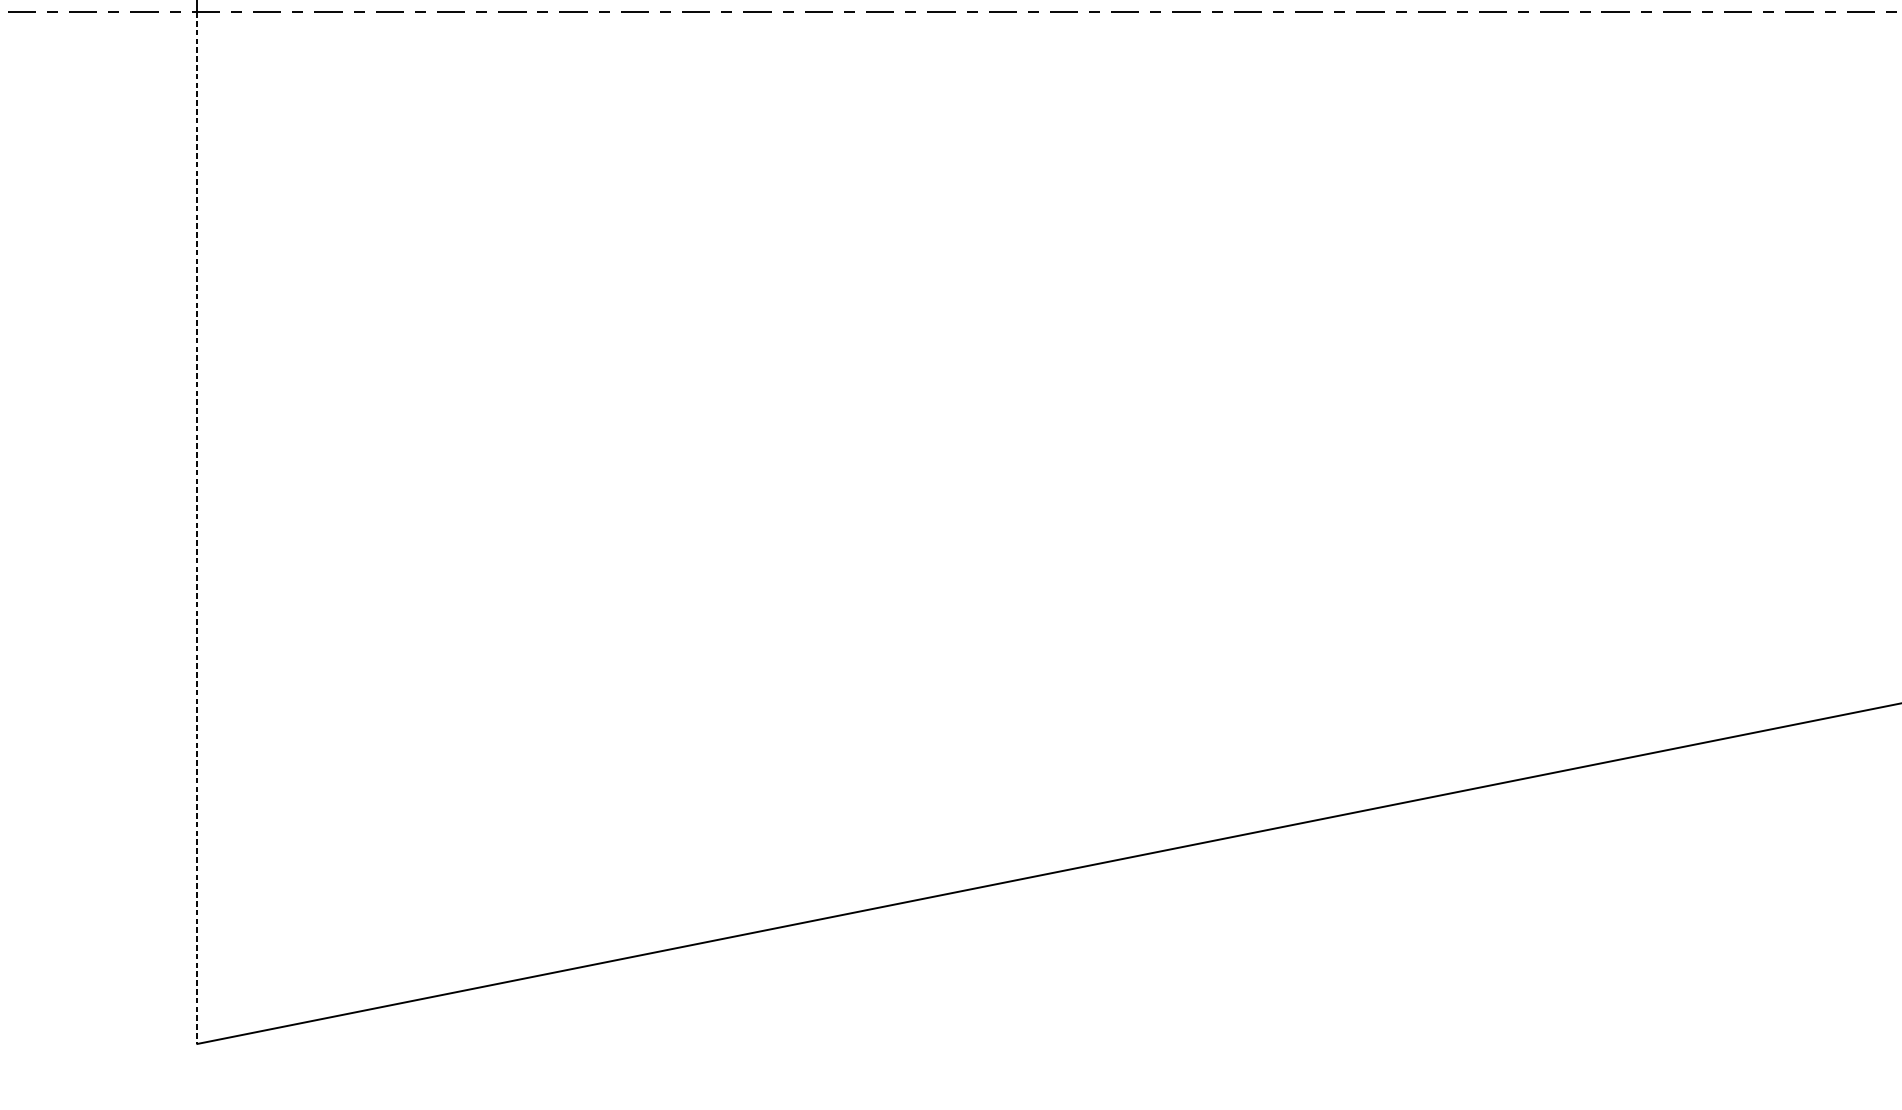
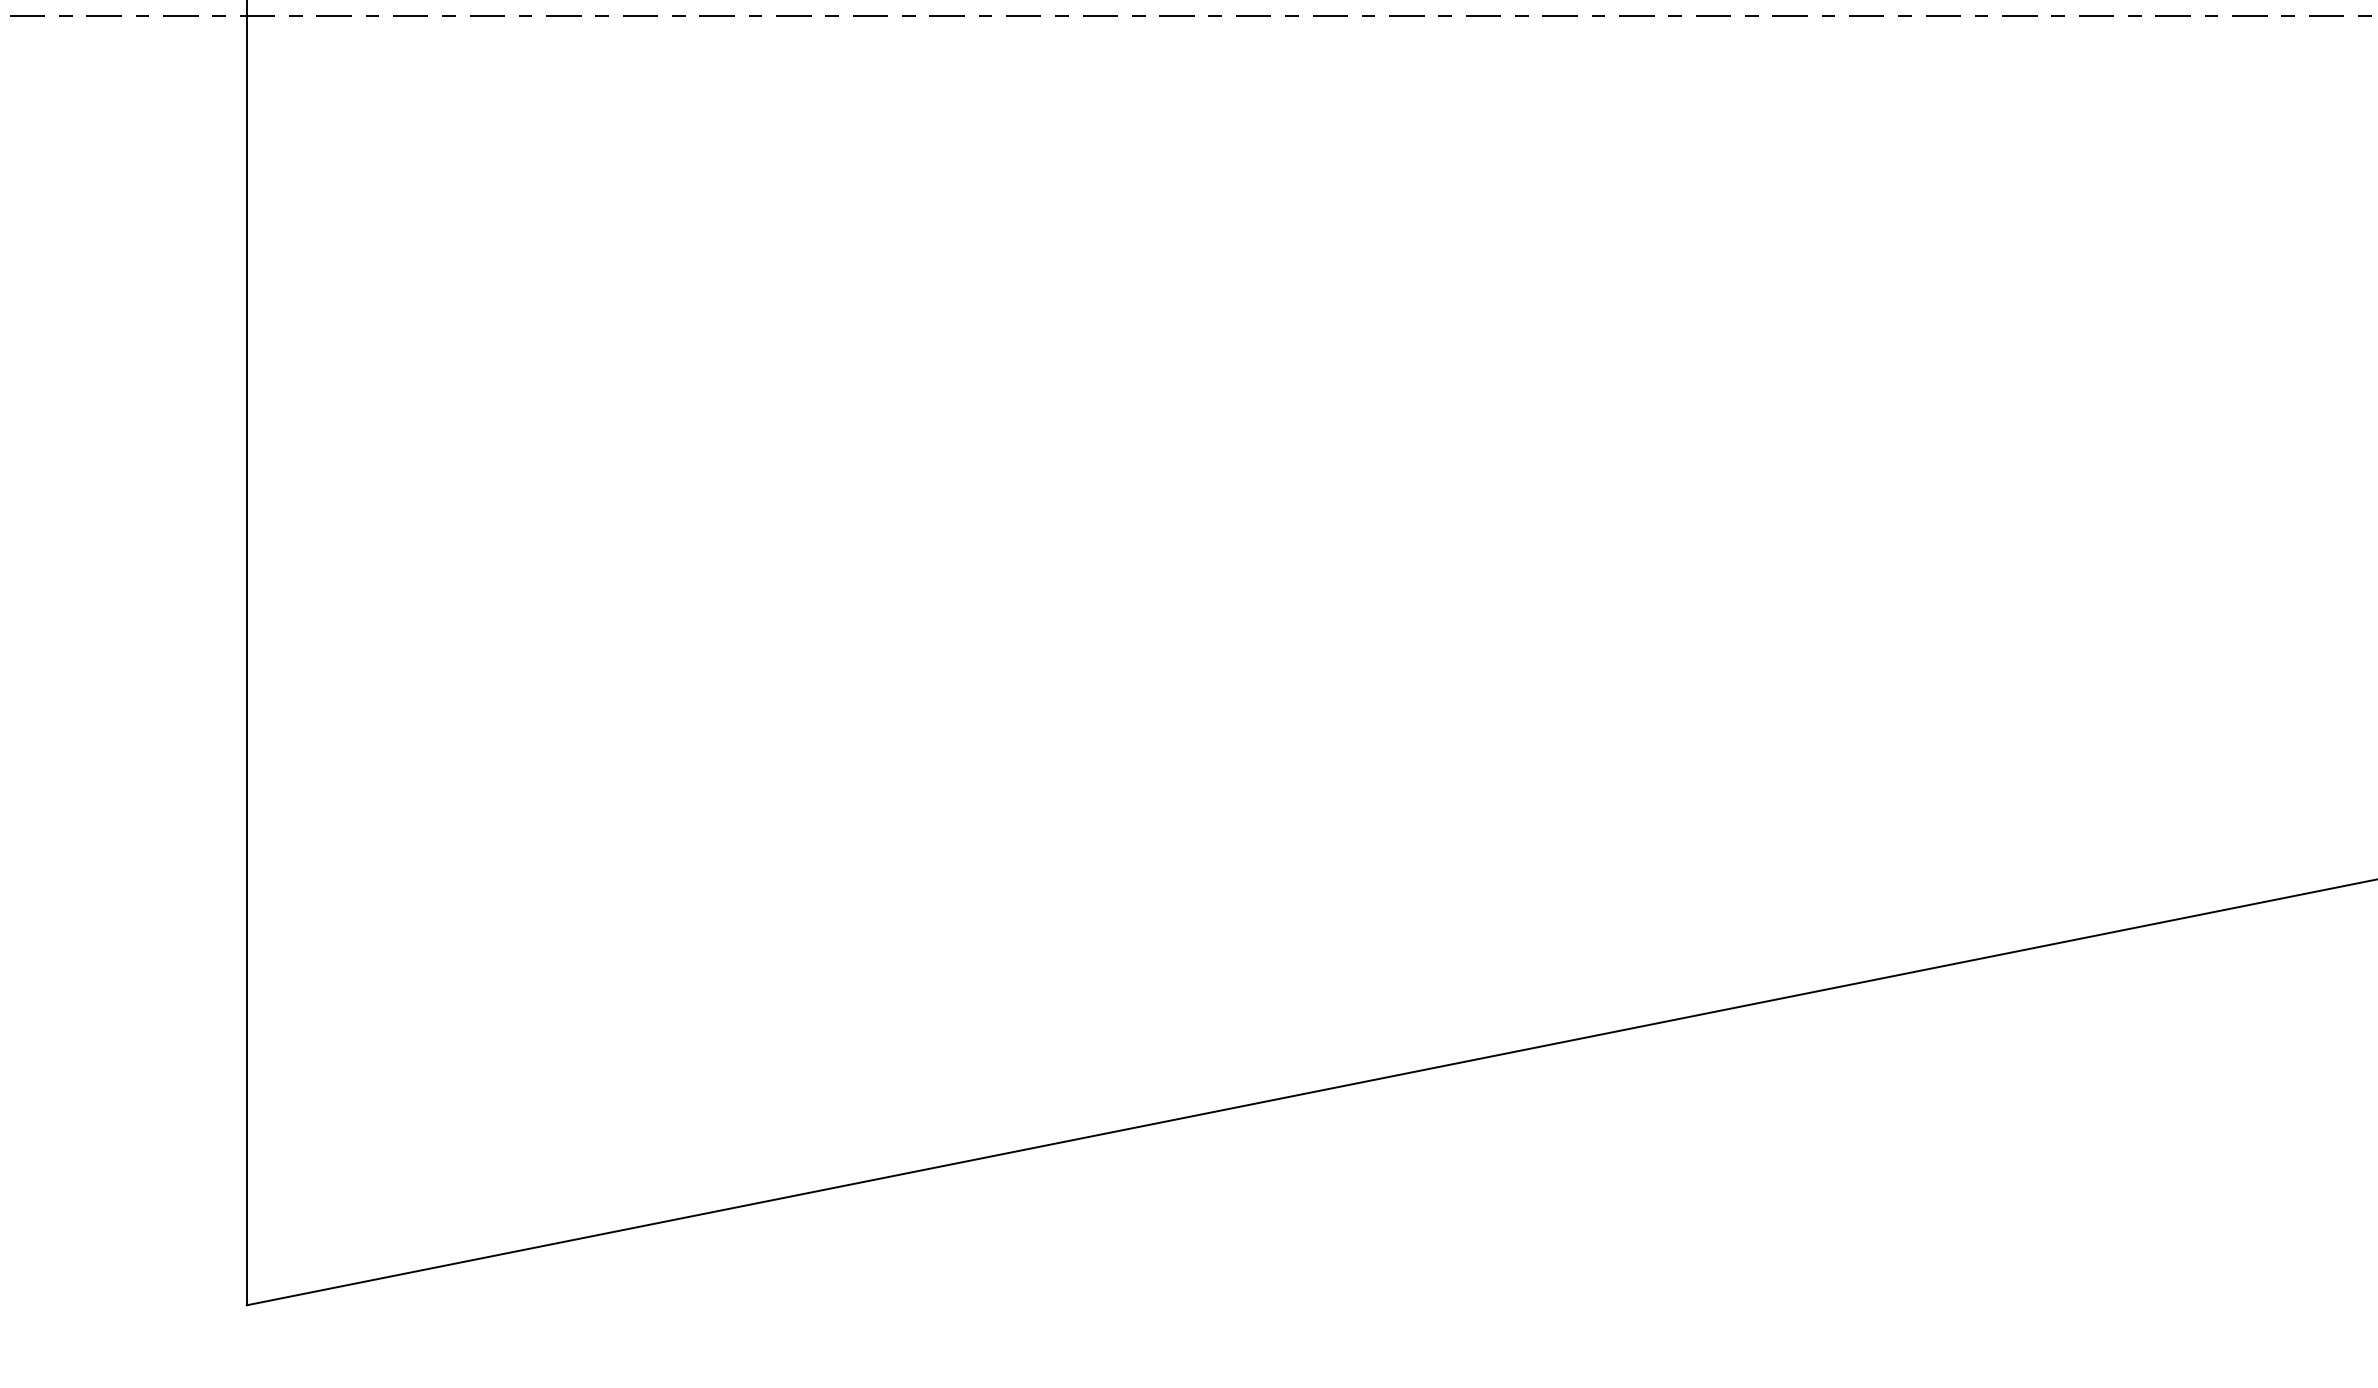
line: (197, 528) -> (246, 660), dashed -> solid

